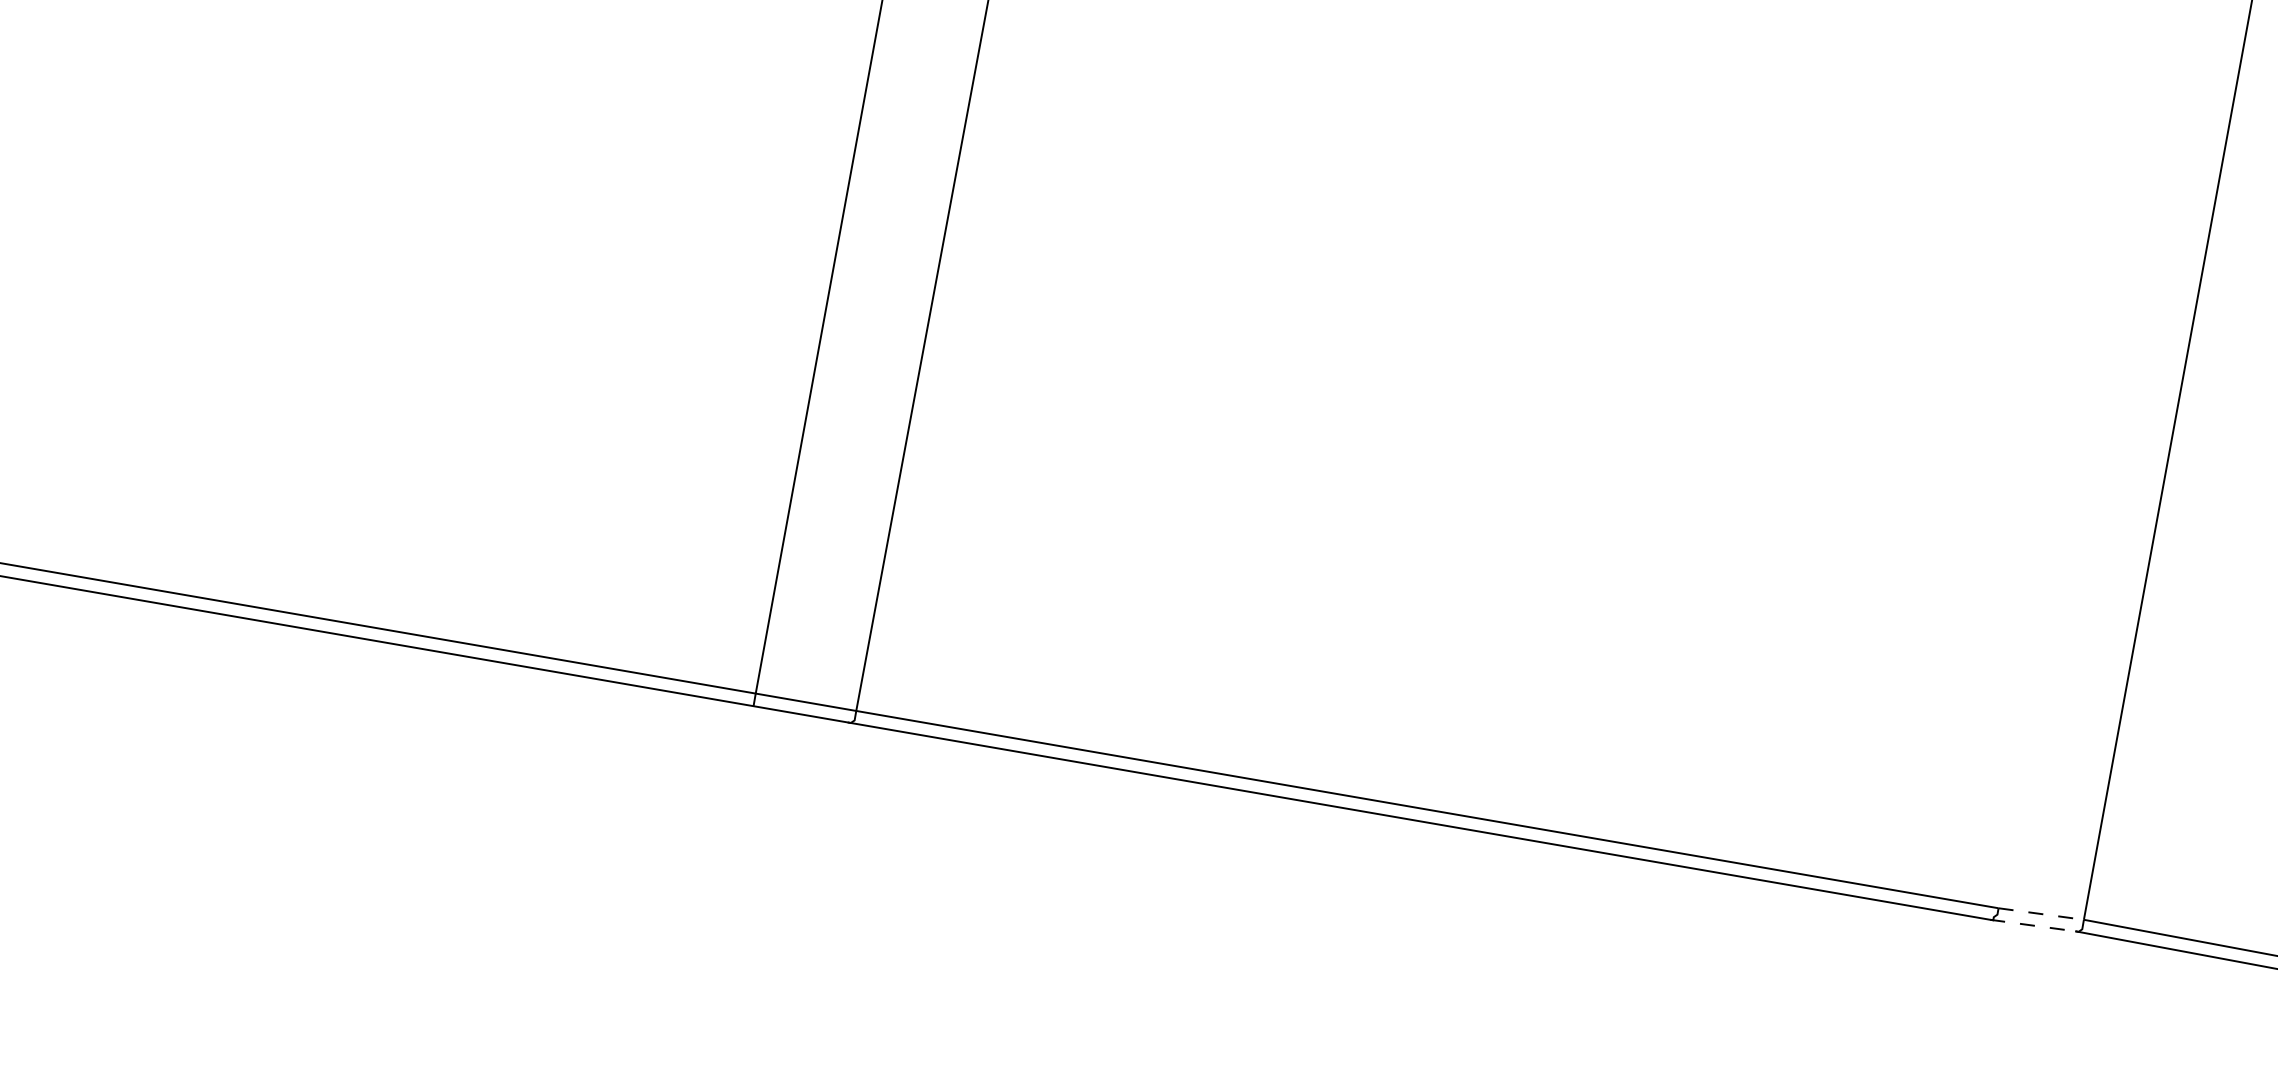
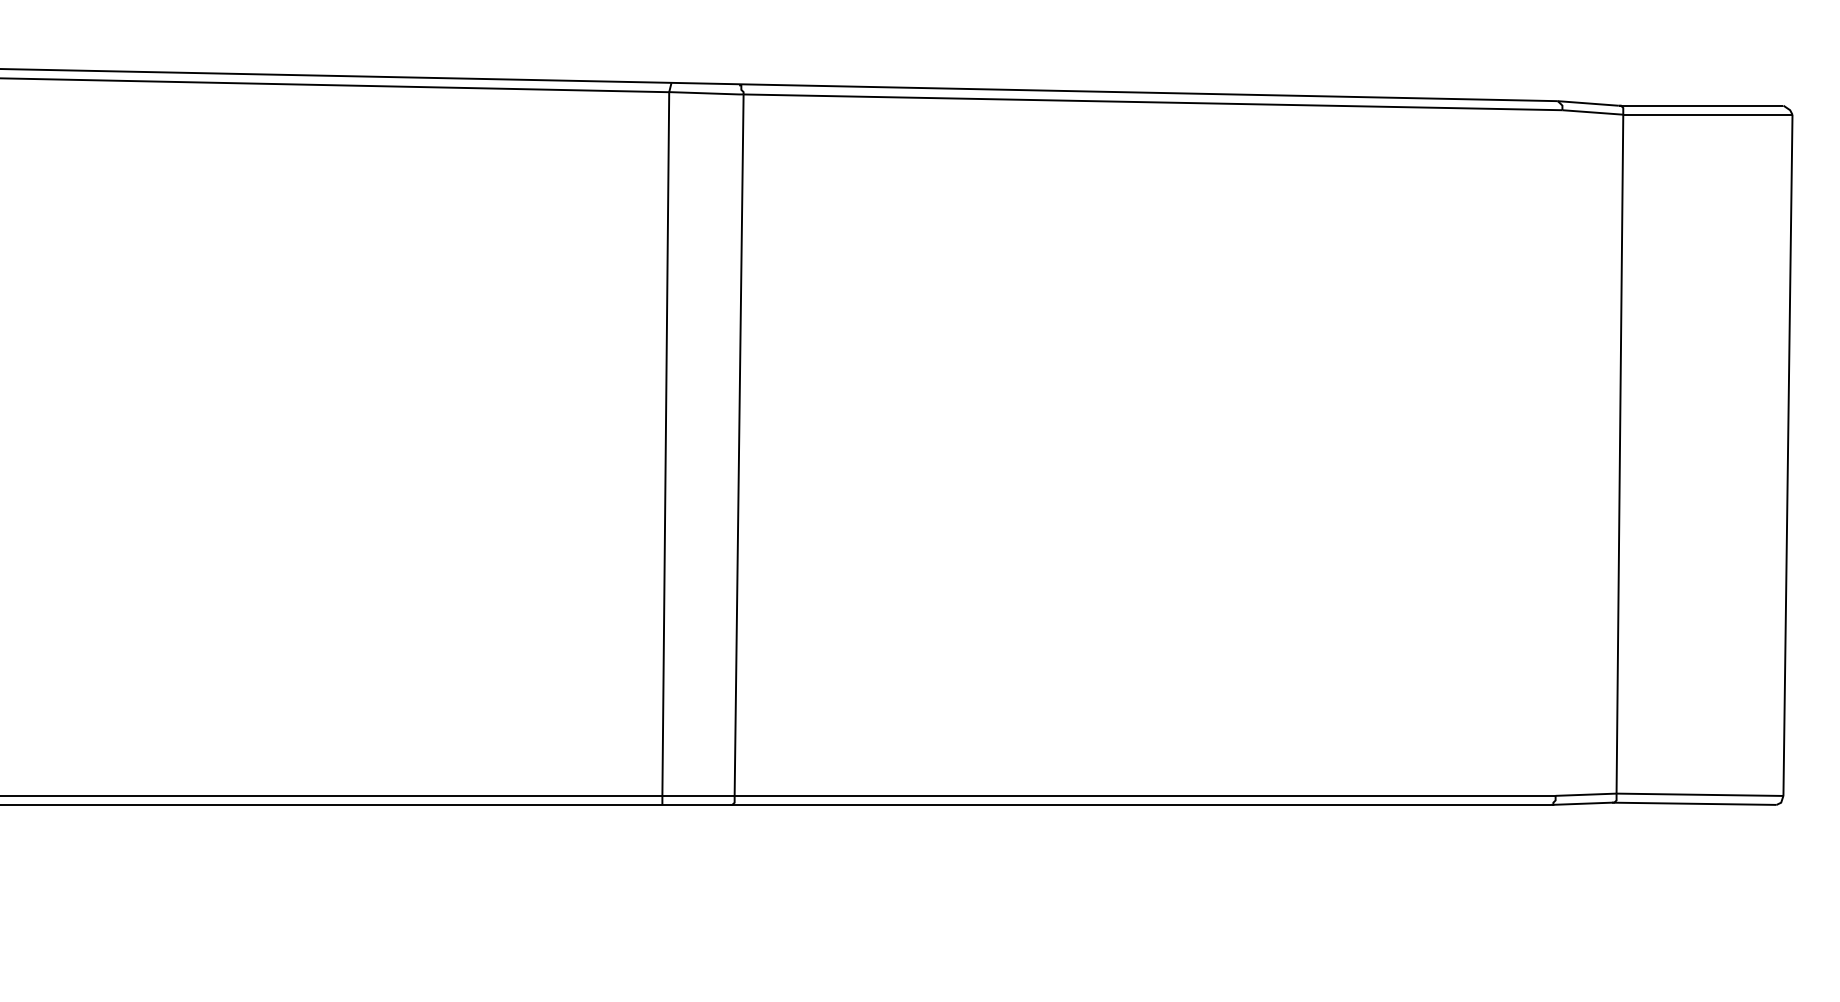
line: (2041, 913) -> (1586, 794), dashed -> solid
line: (2034, 925) -> (1582, 803), dashed -> solid

